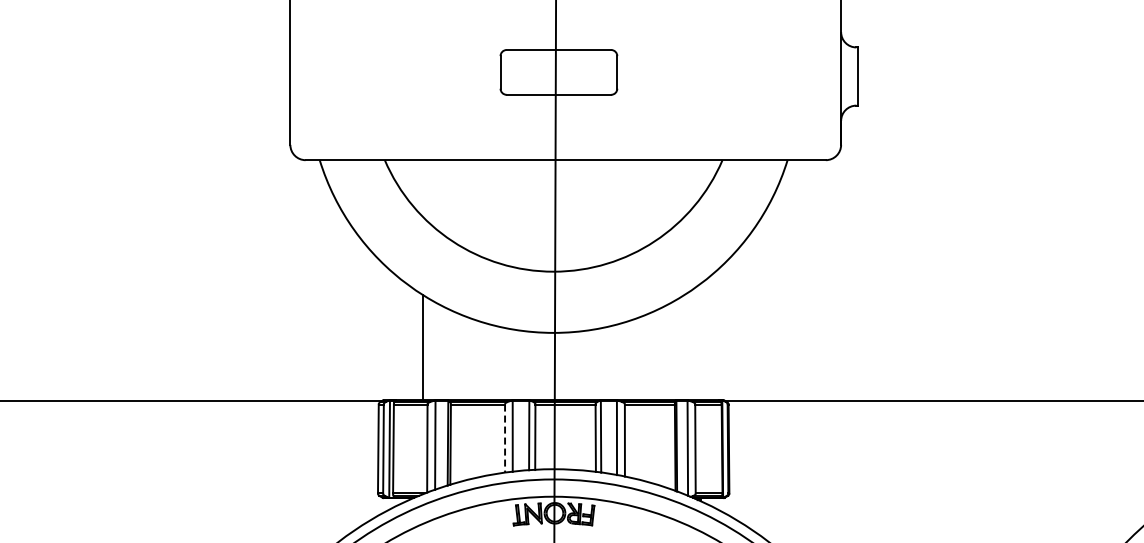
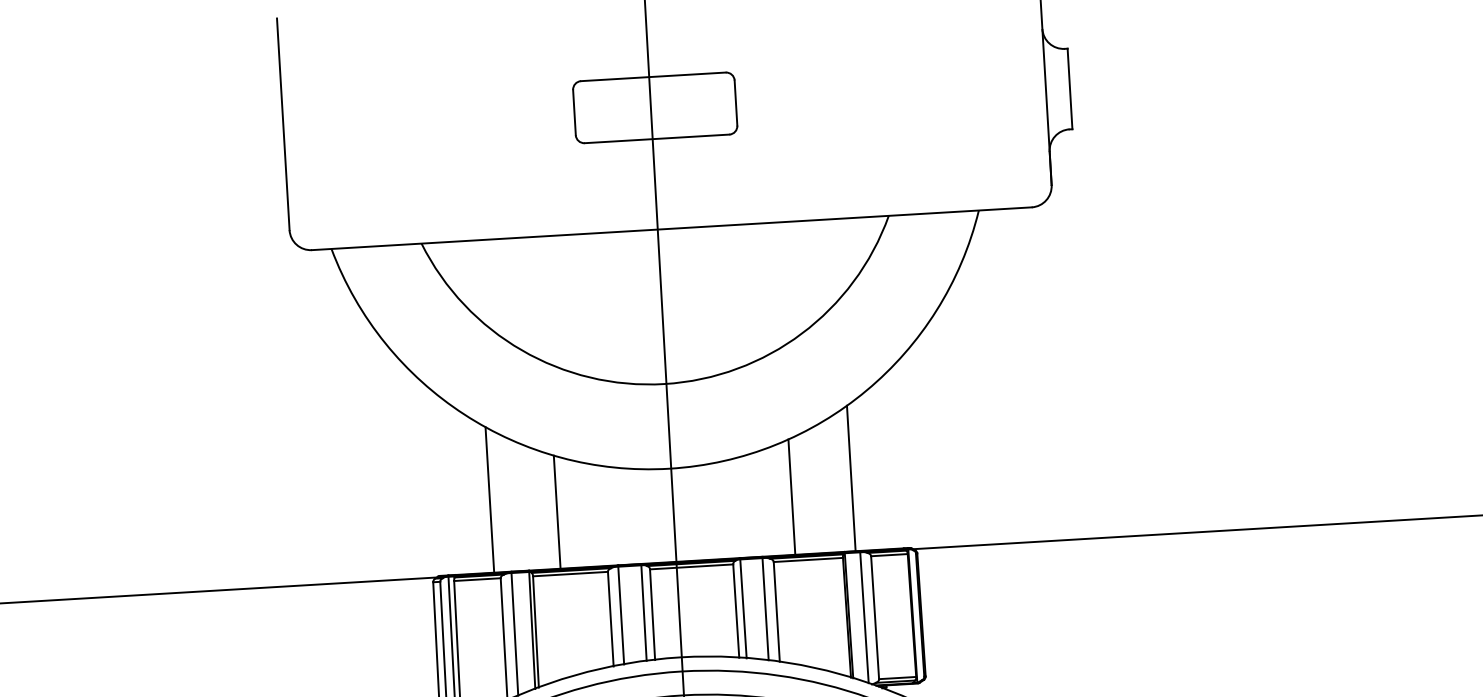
line: (684, 347) -> (851, 478), added
line: (640, 358) -> (791, 496), added
line: (471, 359) -> (557, 512), added
line: (505, 439) -> (611, 620), dashed -> solid

